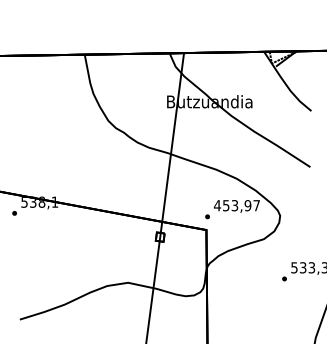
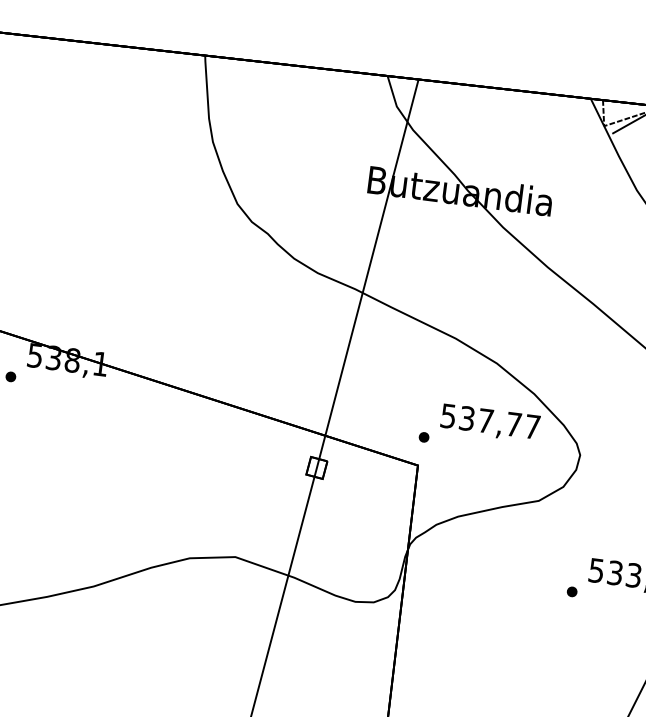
text: (232, 205) -> (480, 419), 453,97 -> 537,77

